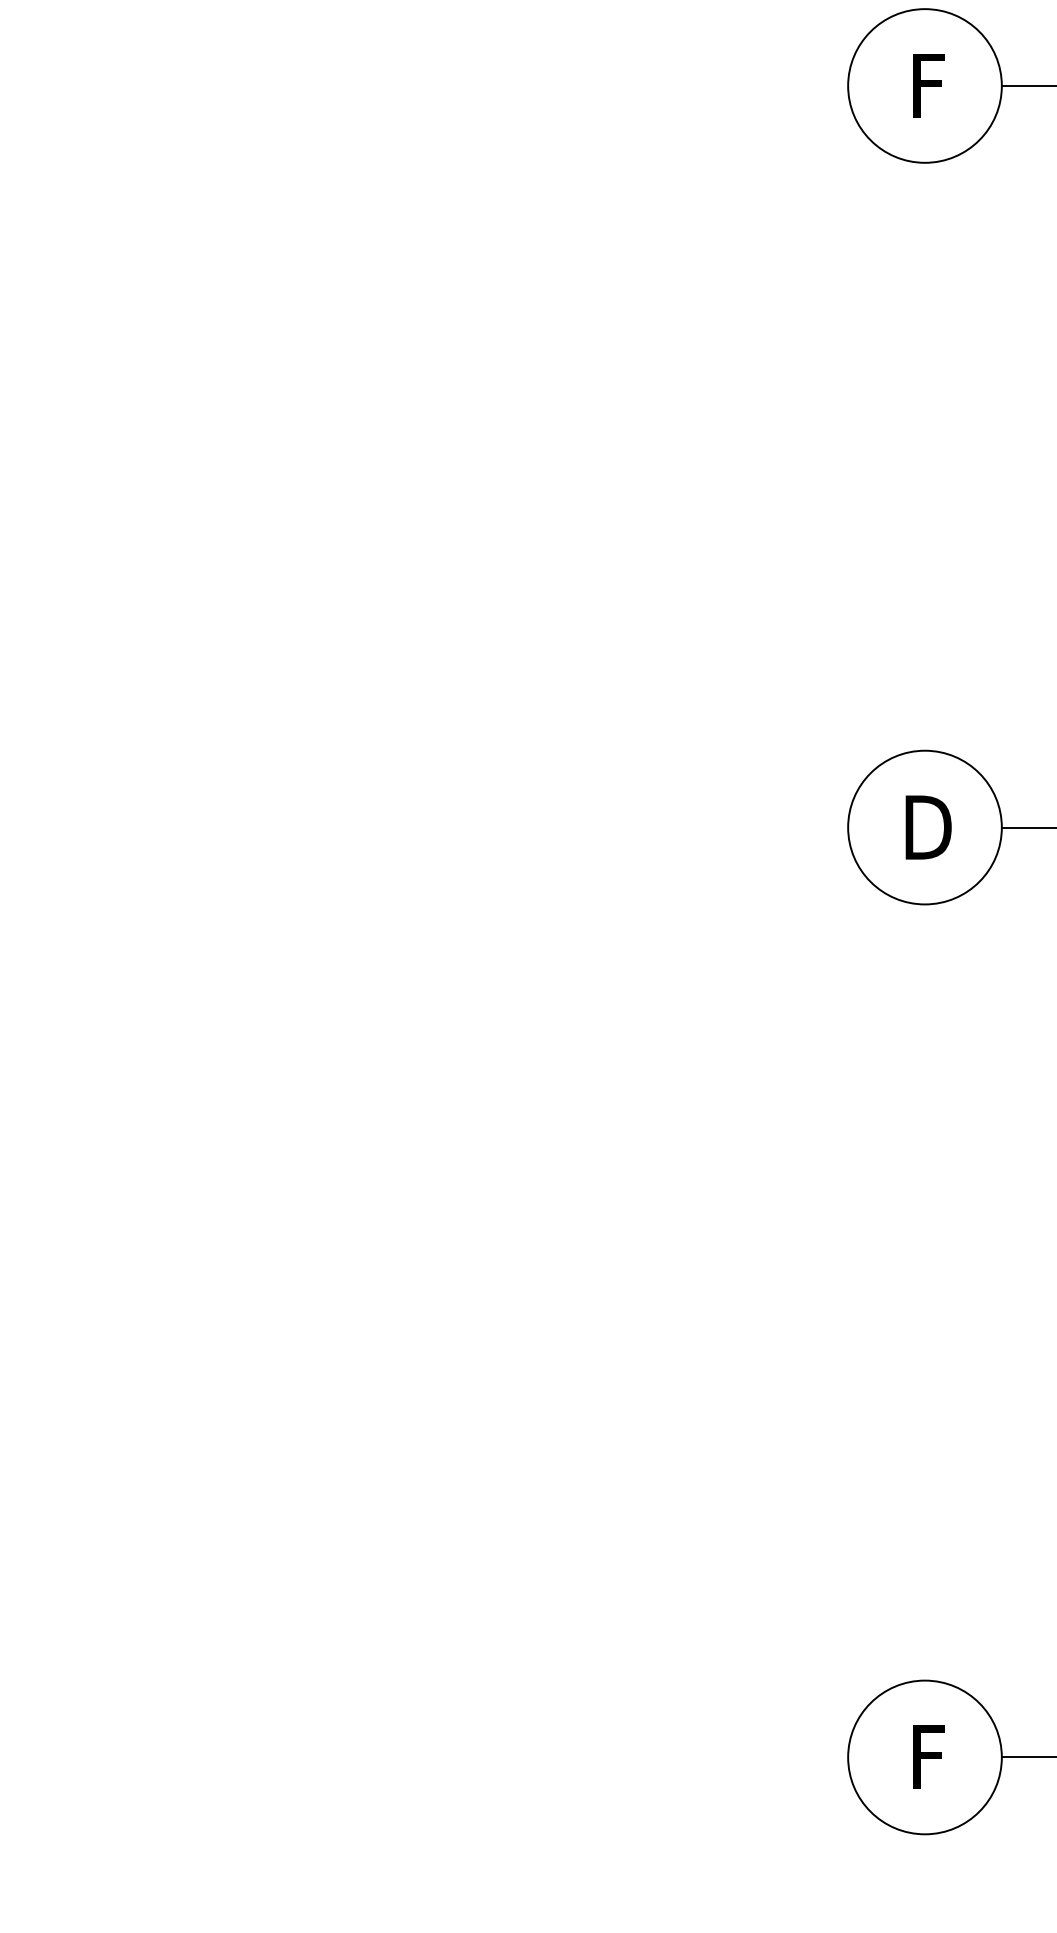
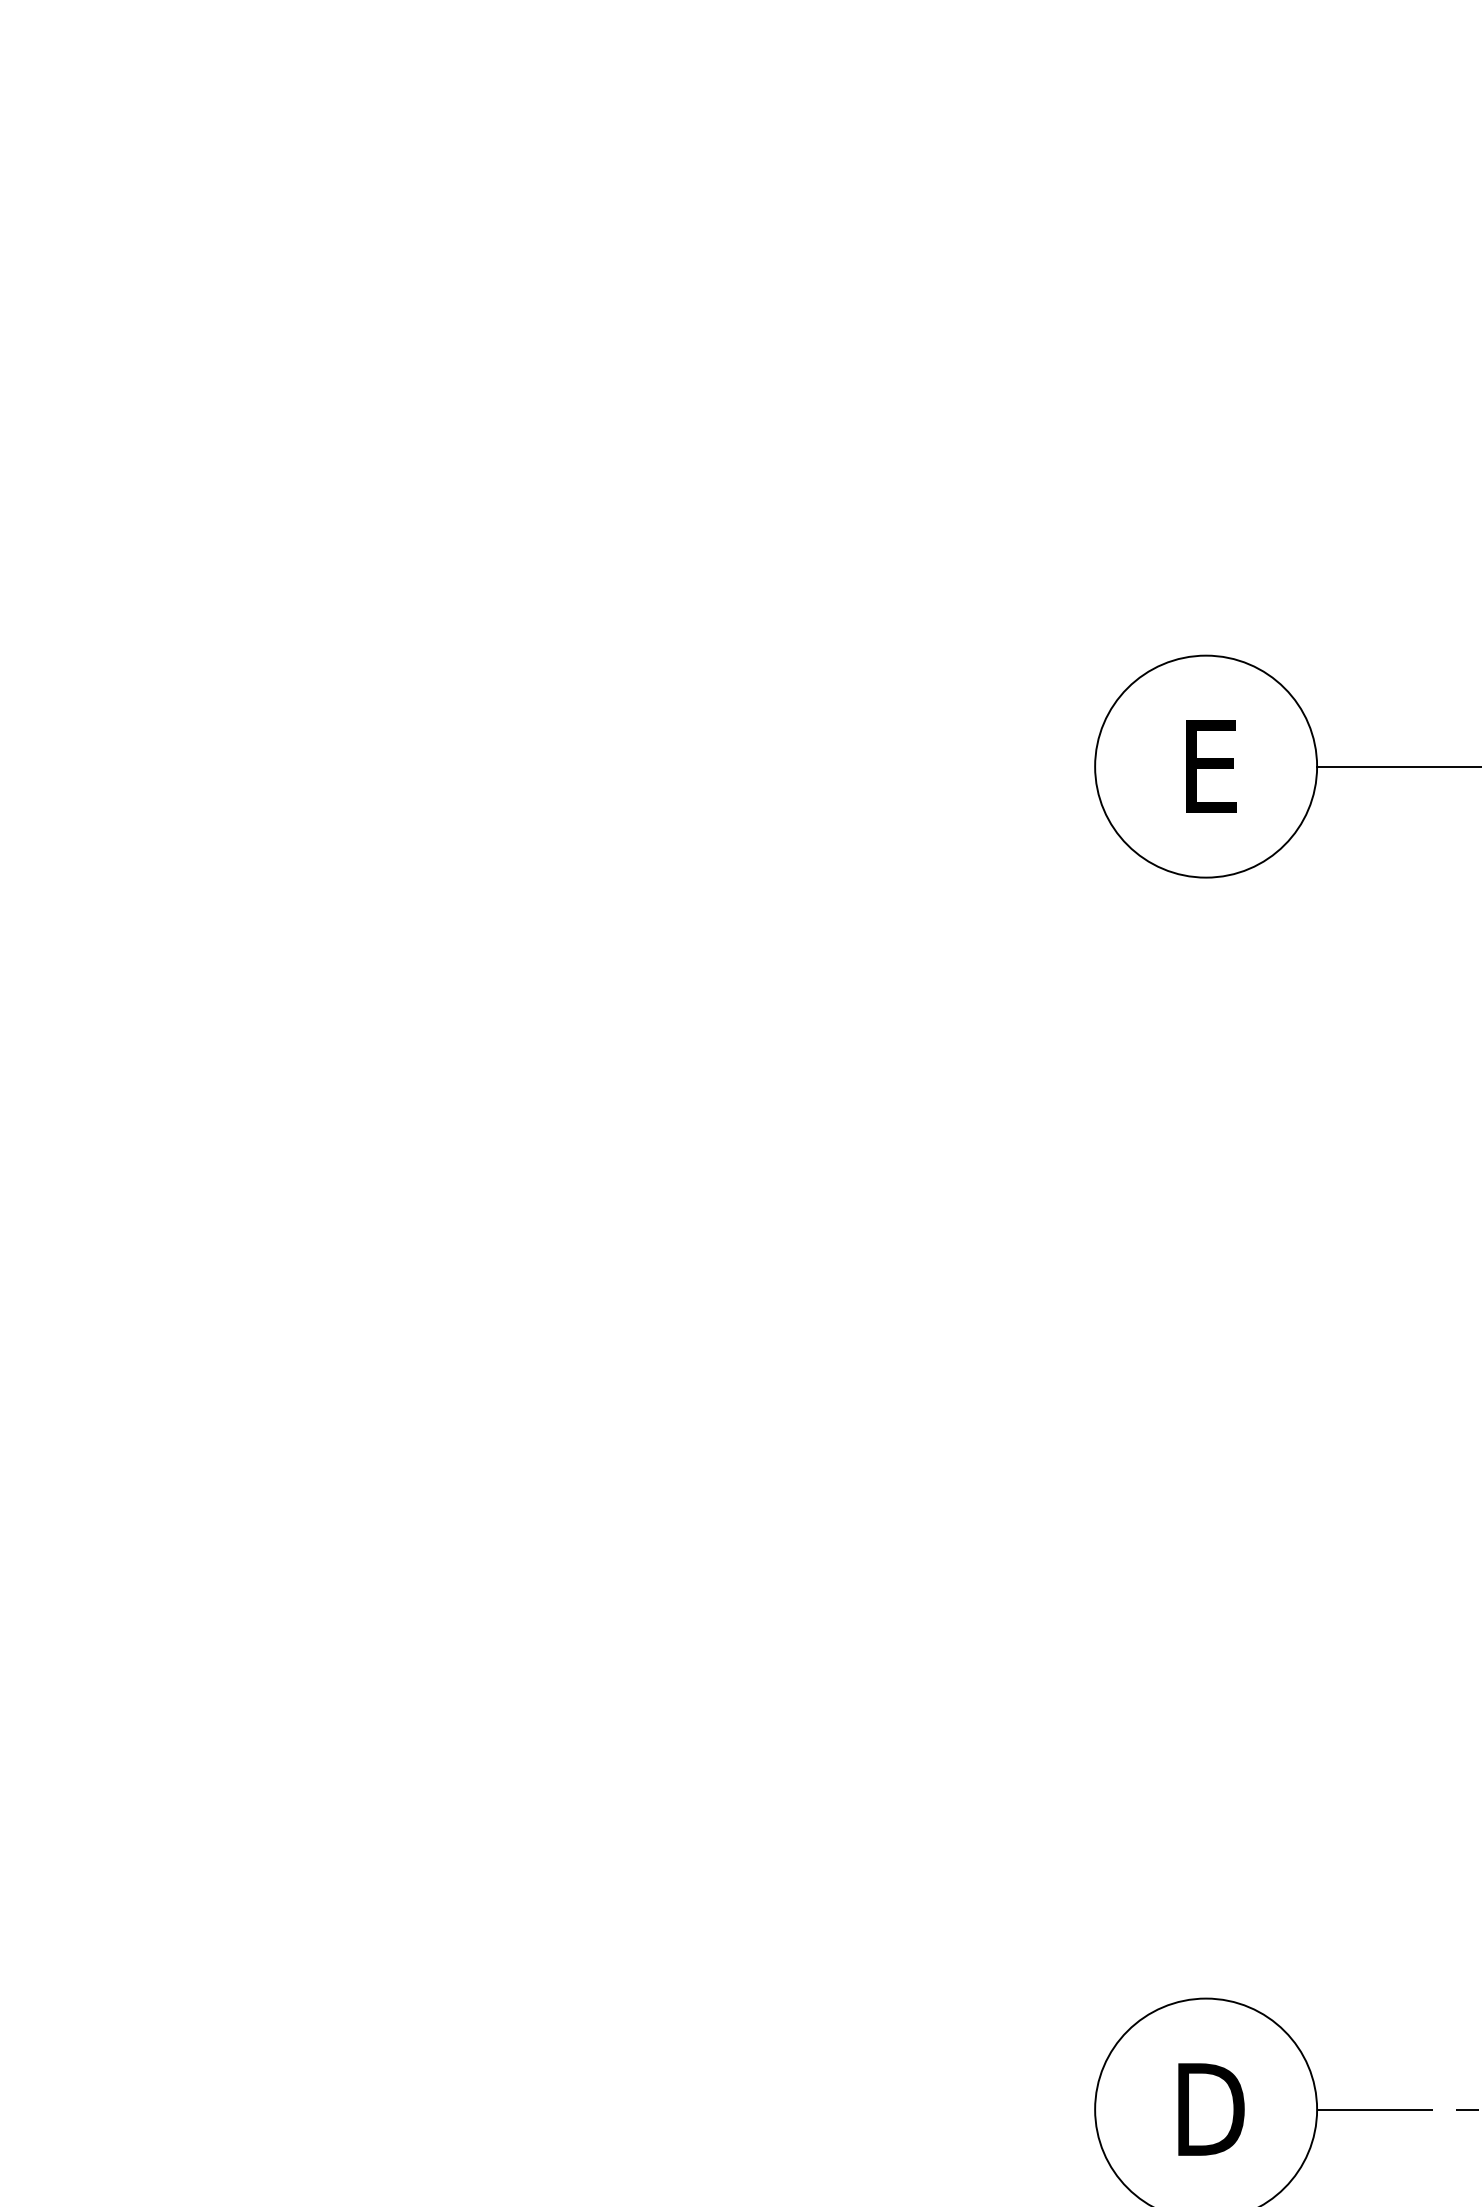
text: (928, 827) -> (1211, 766), D -> E
text: (928, 1757) -> (1211, 2109), F -> D

